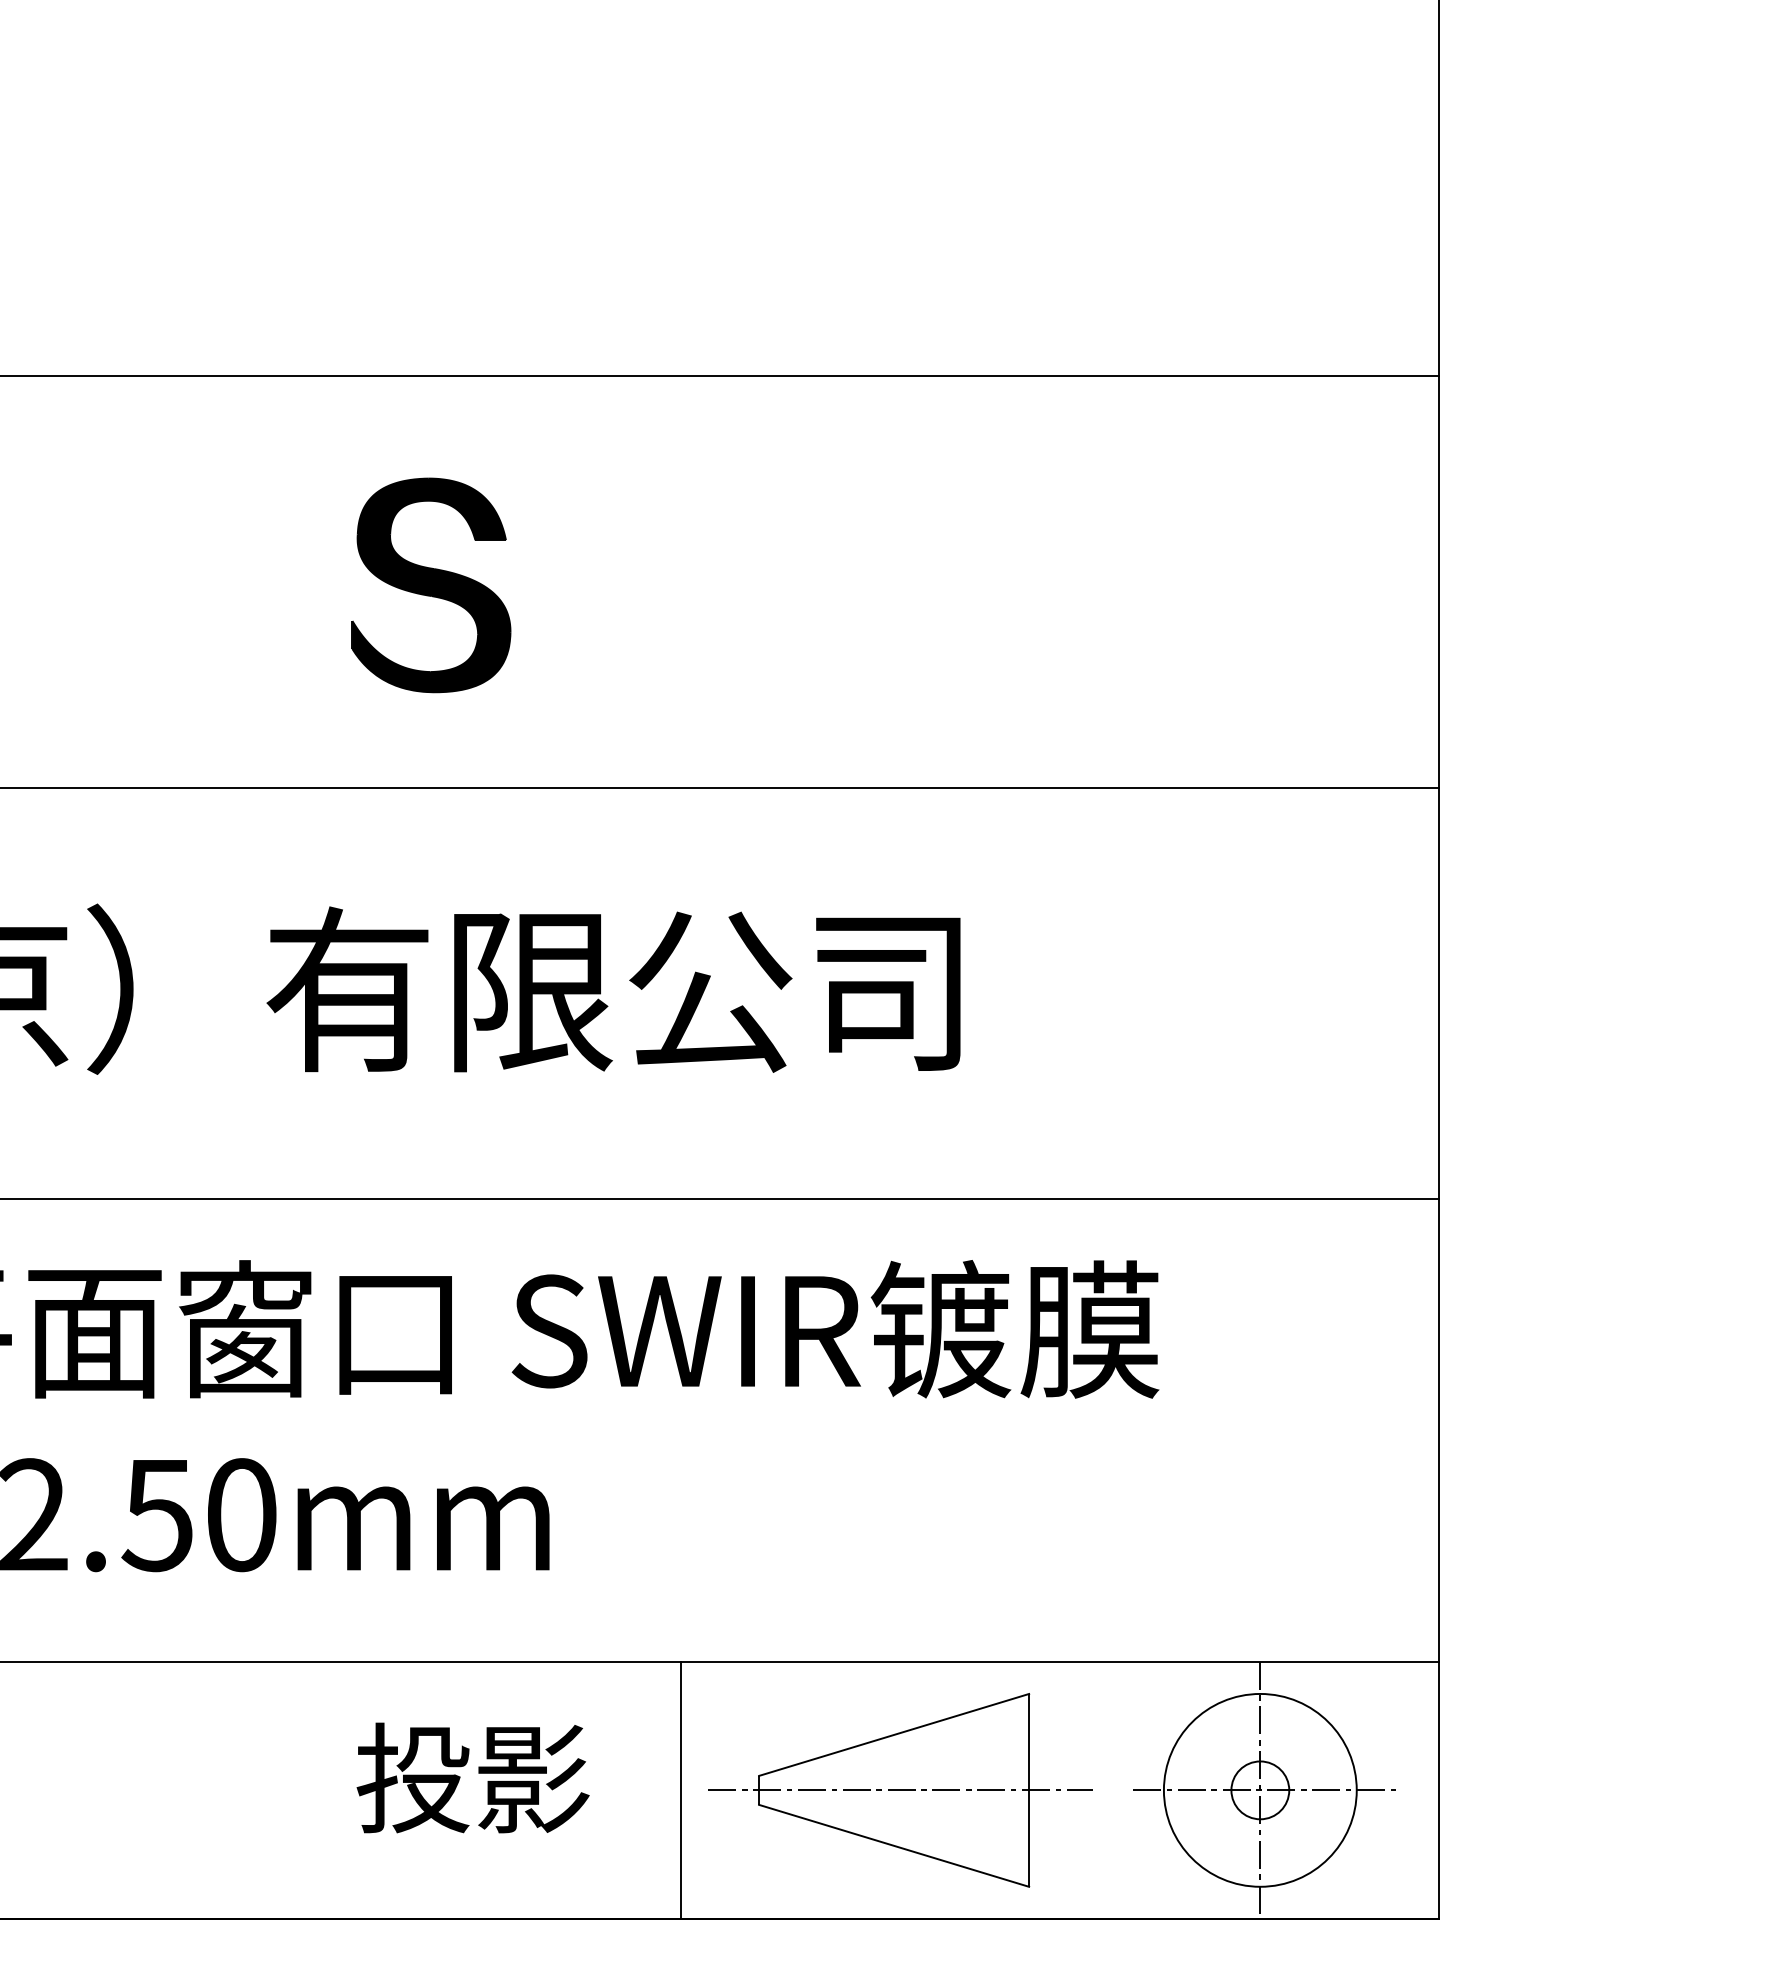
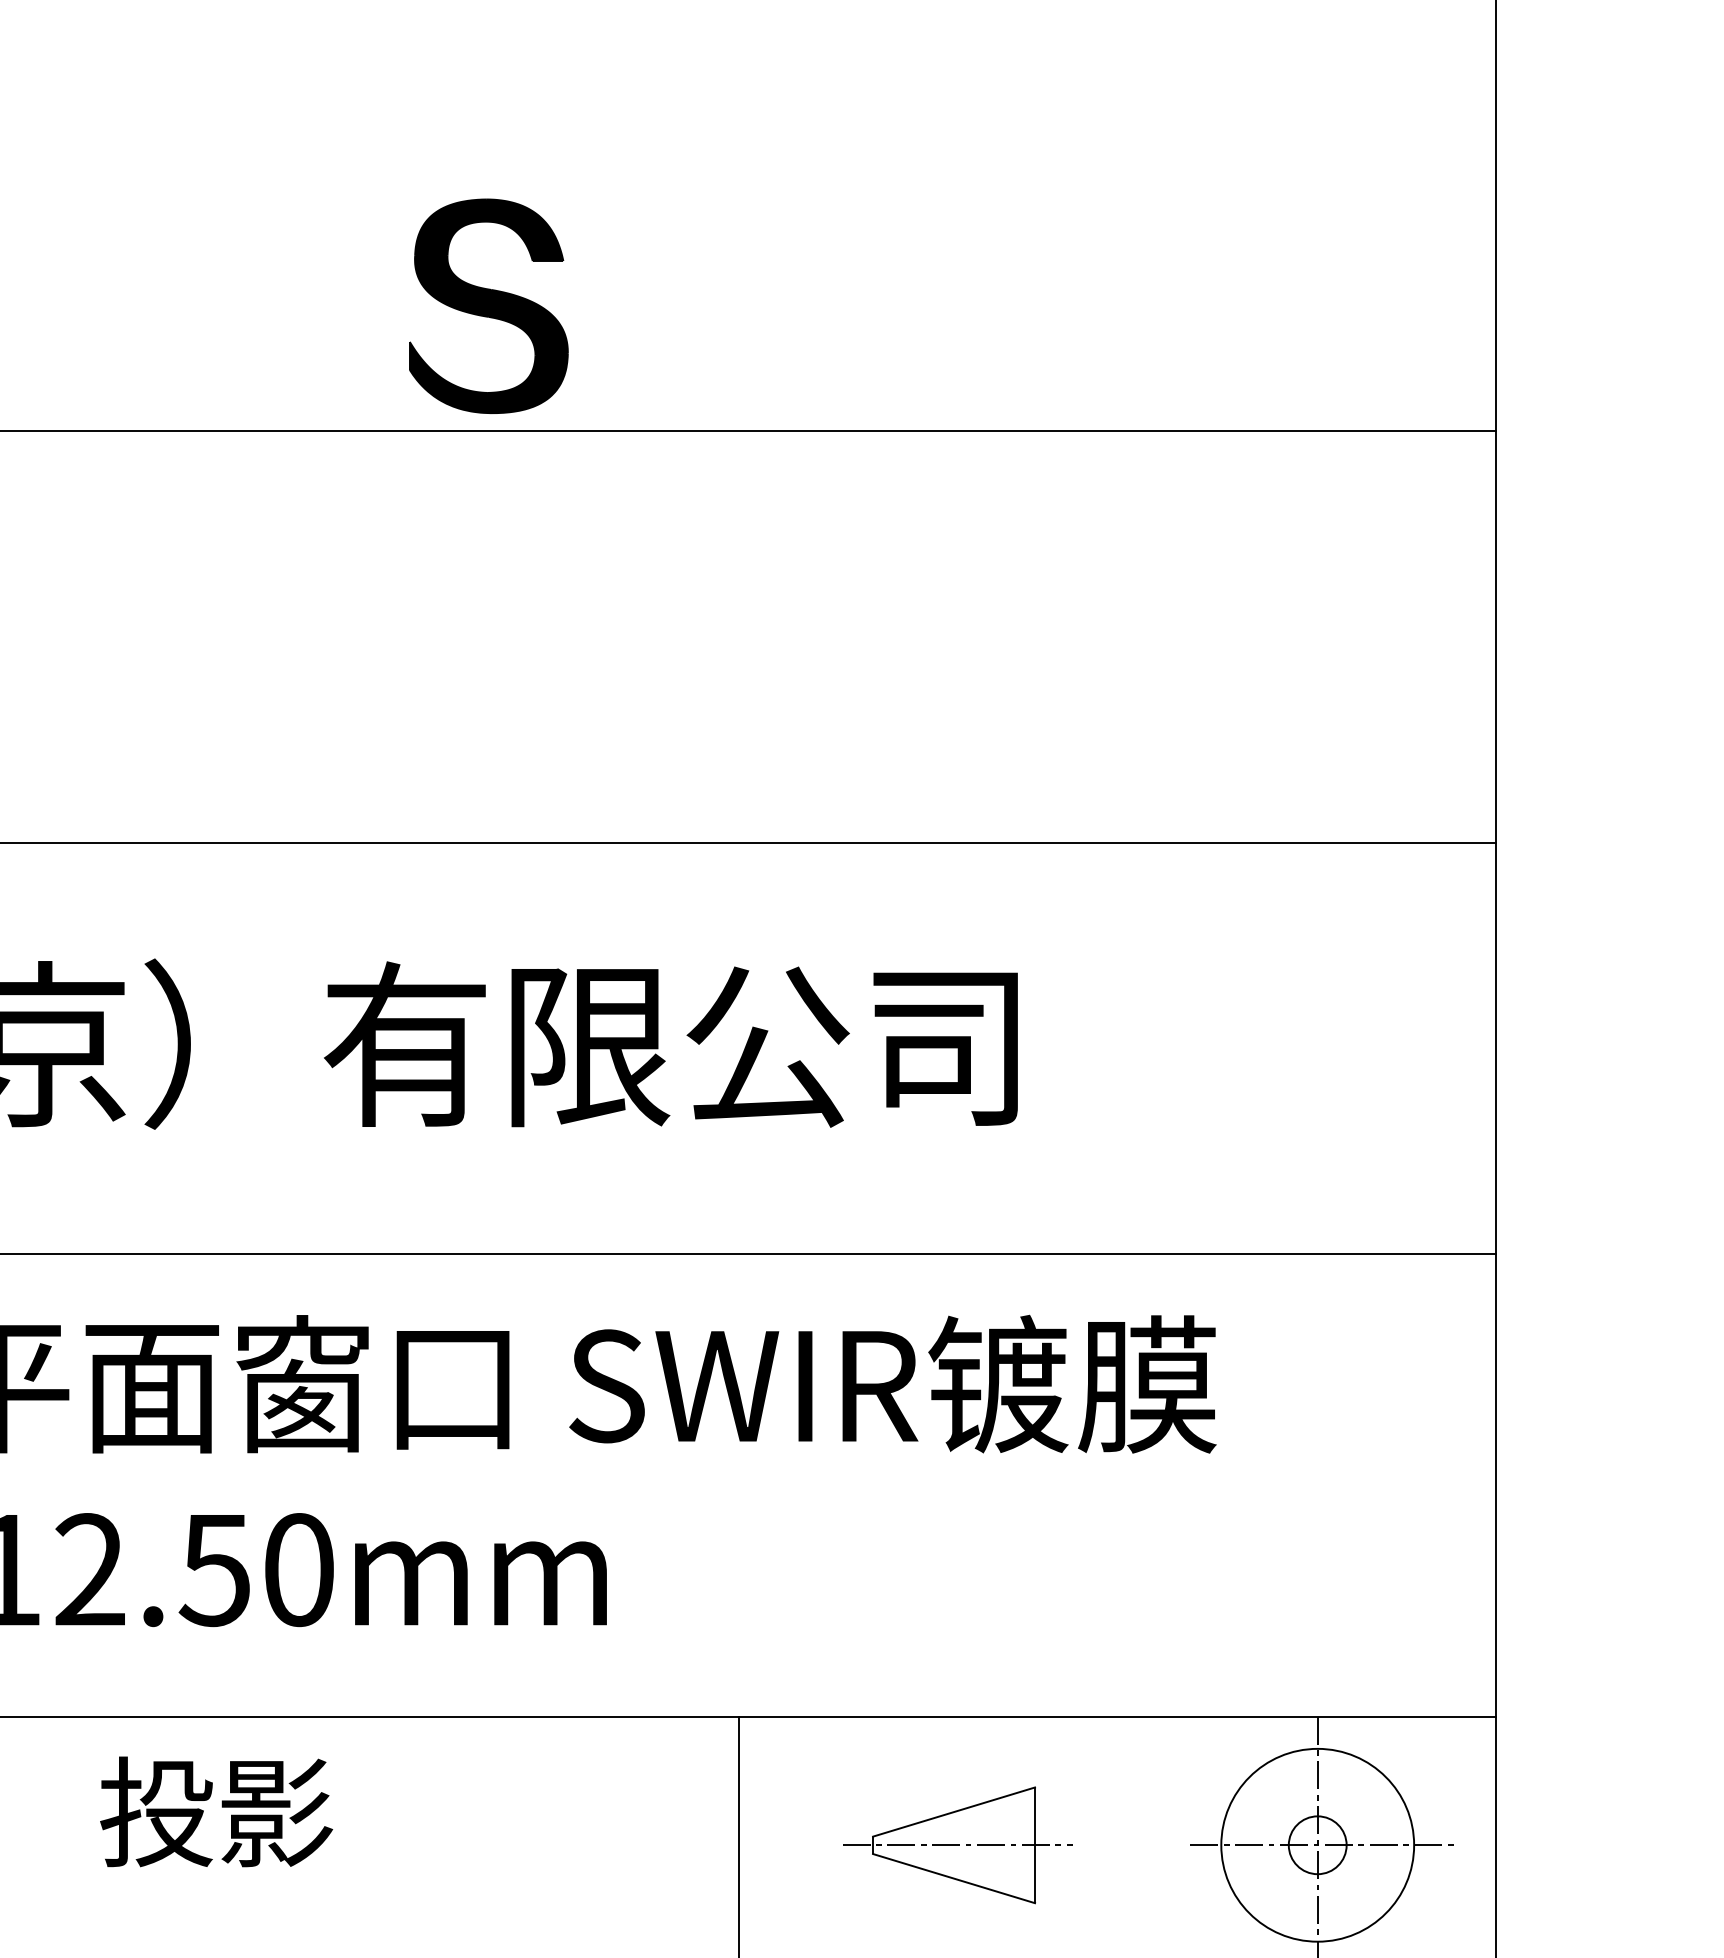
part: (431, 585) -> (488, 306), moved
text: (472, 1777) -> (215, 1811), moved
part: (900, 1790) -> (957, 1845), size x0.6

